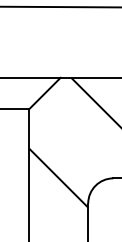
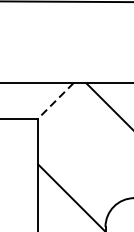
line: (44, 93) -> (55, 100), solid -> dashed

